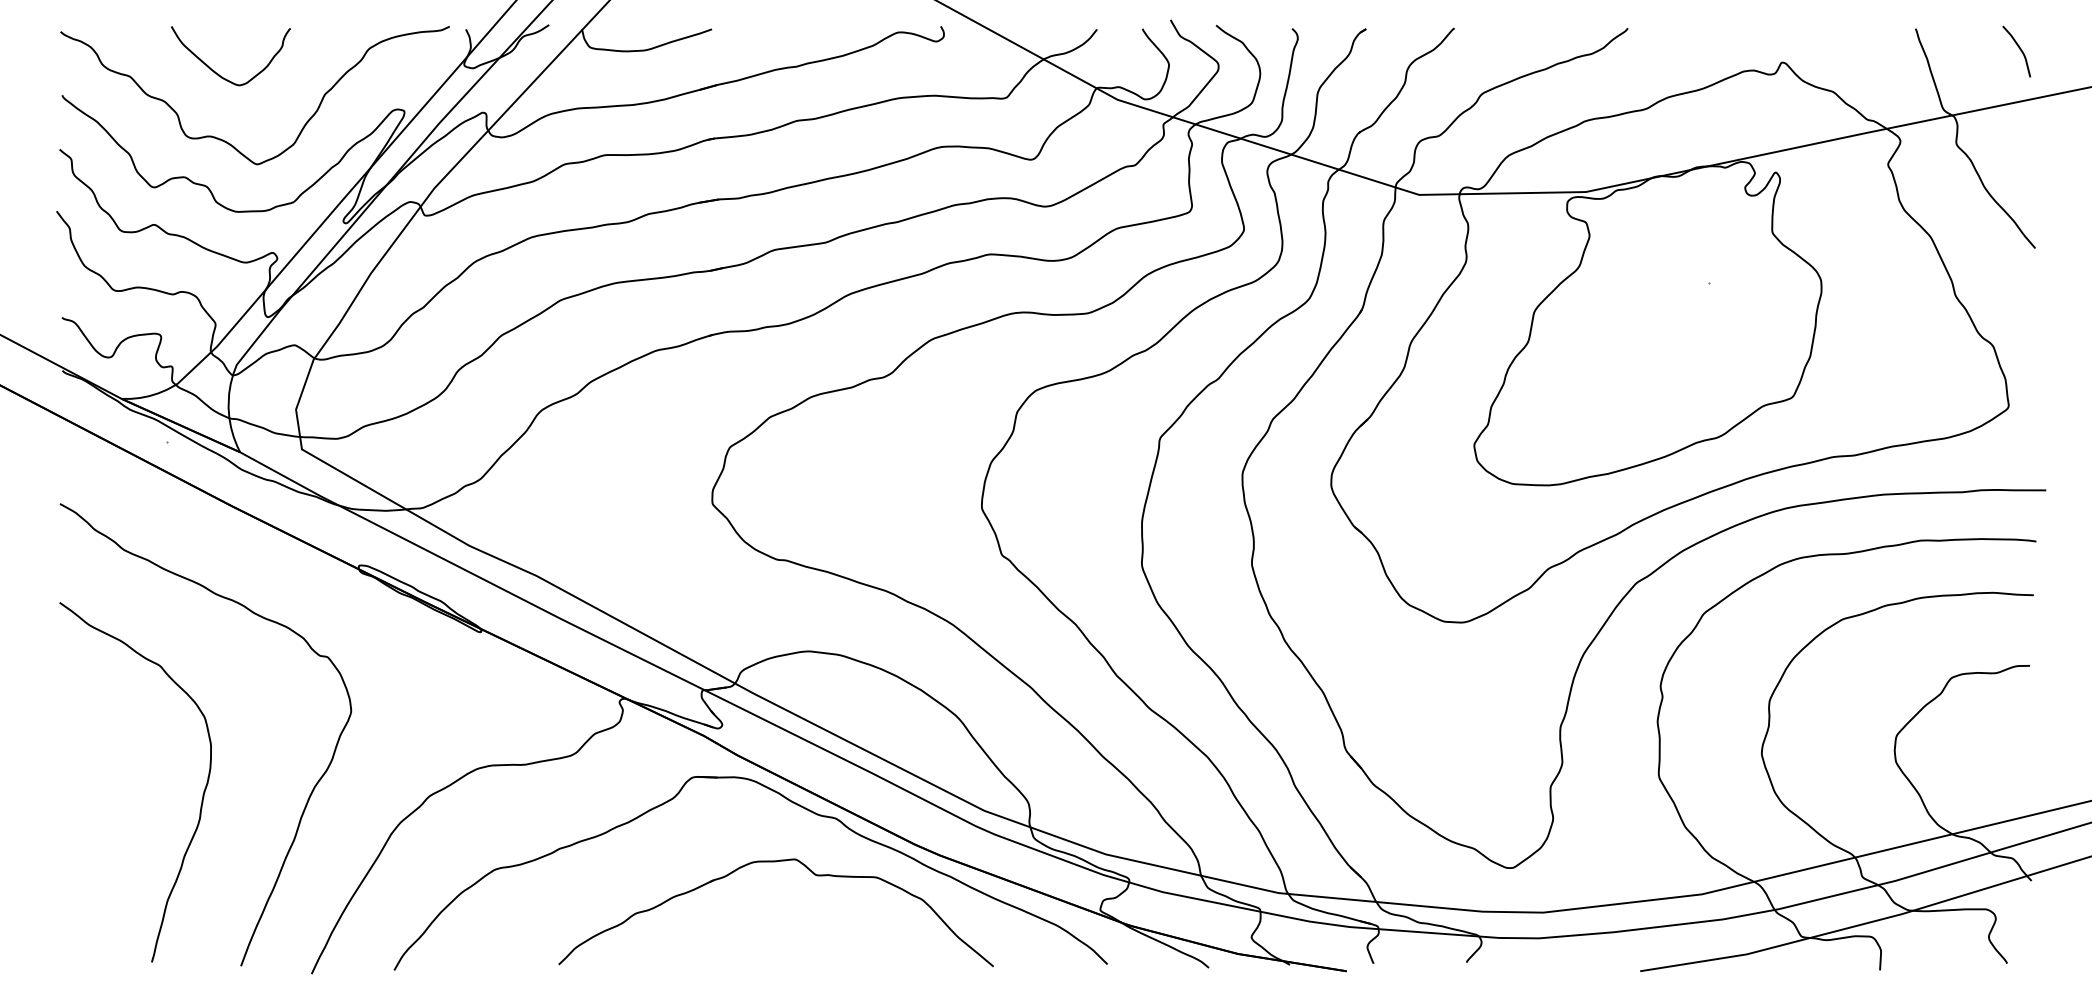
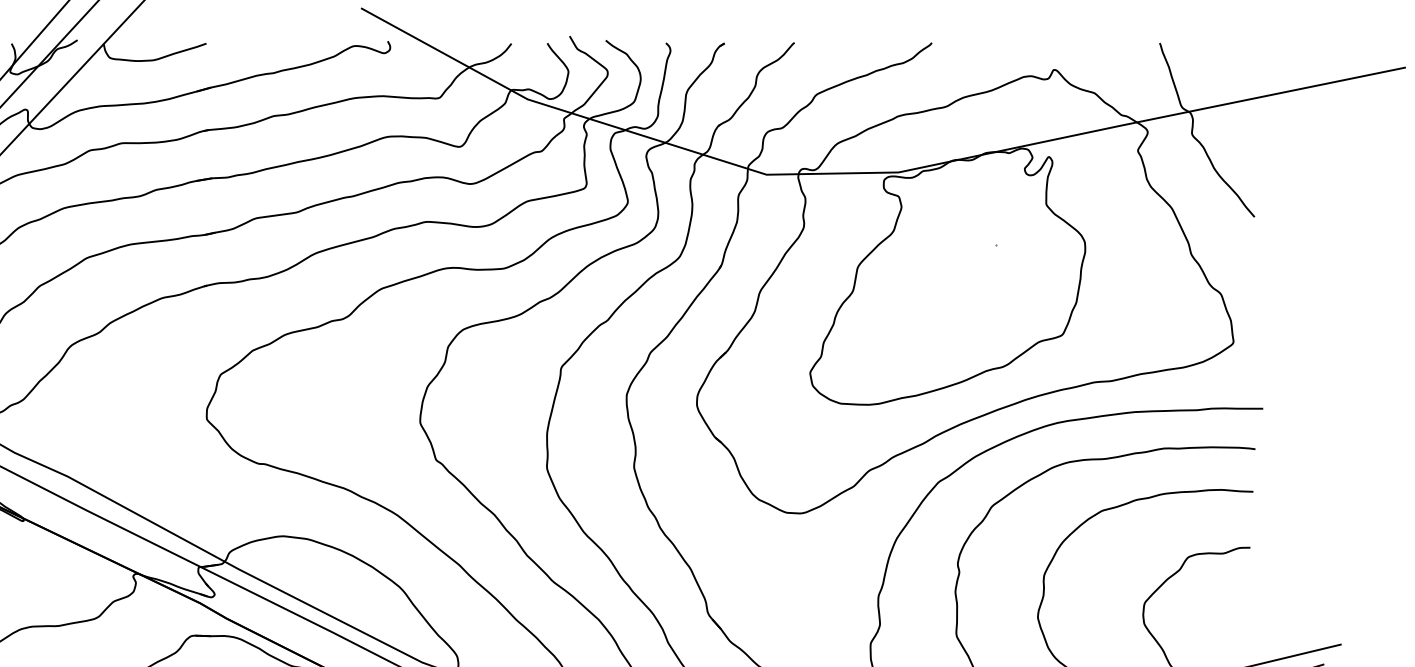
curve: (2019, 49) -> (1242, 59), removed

